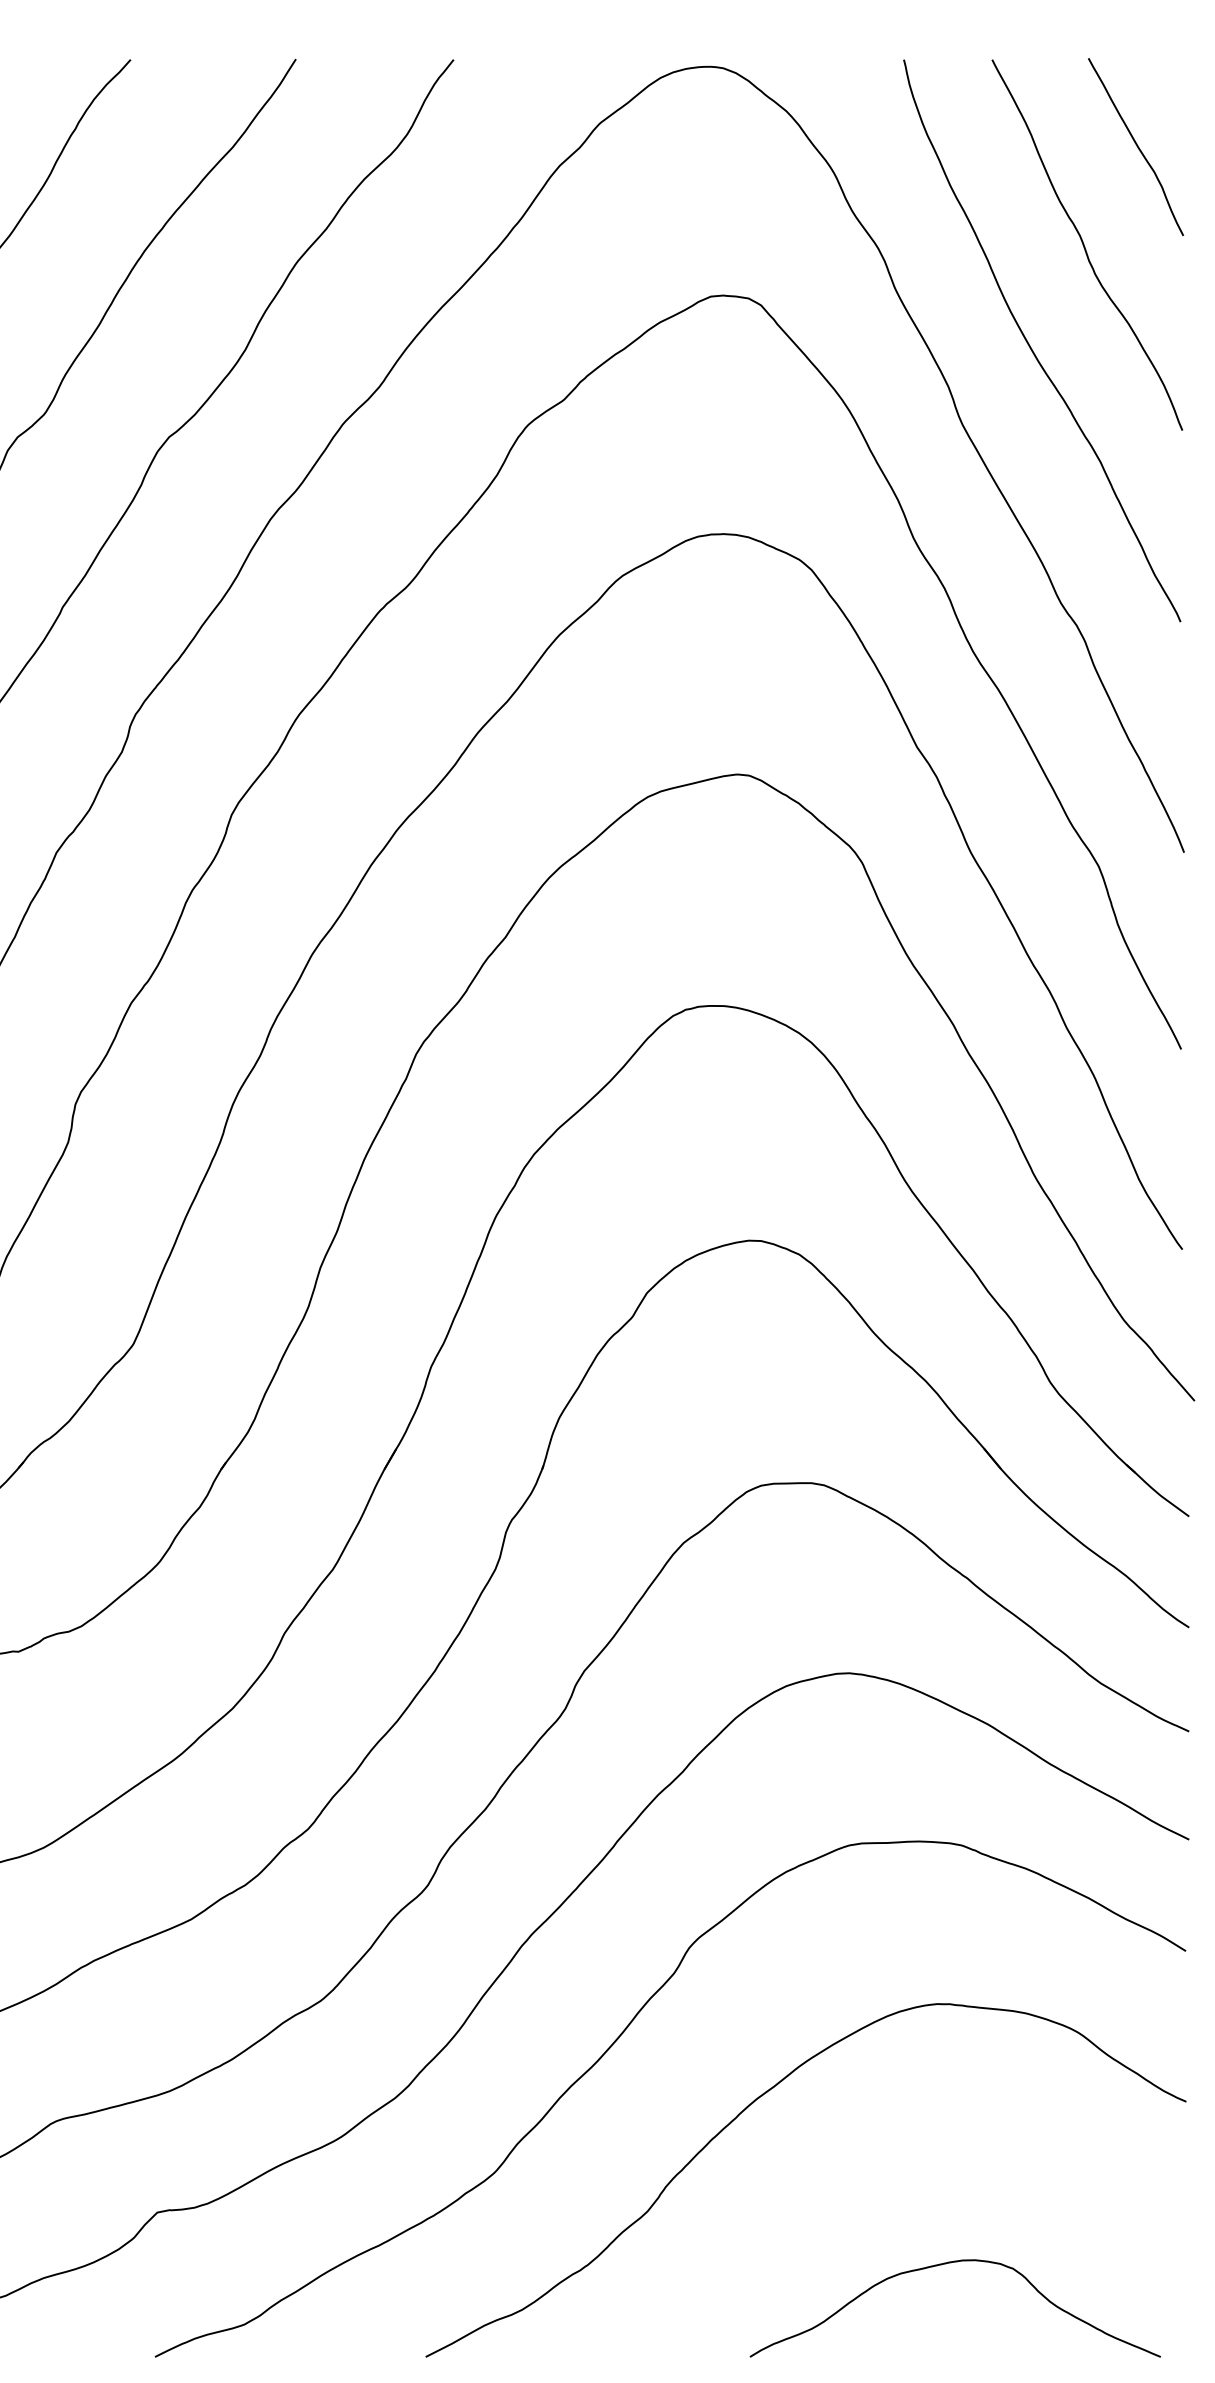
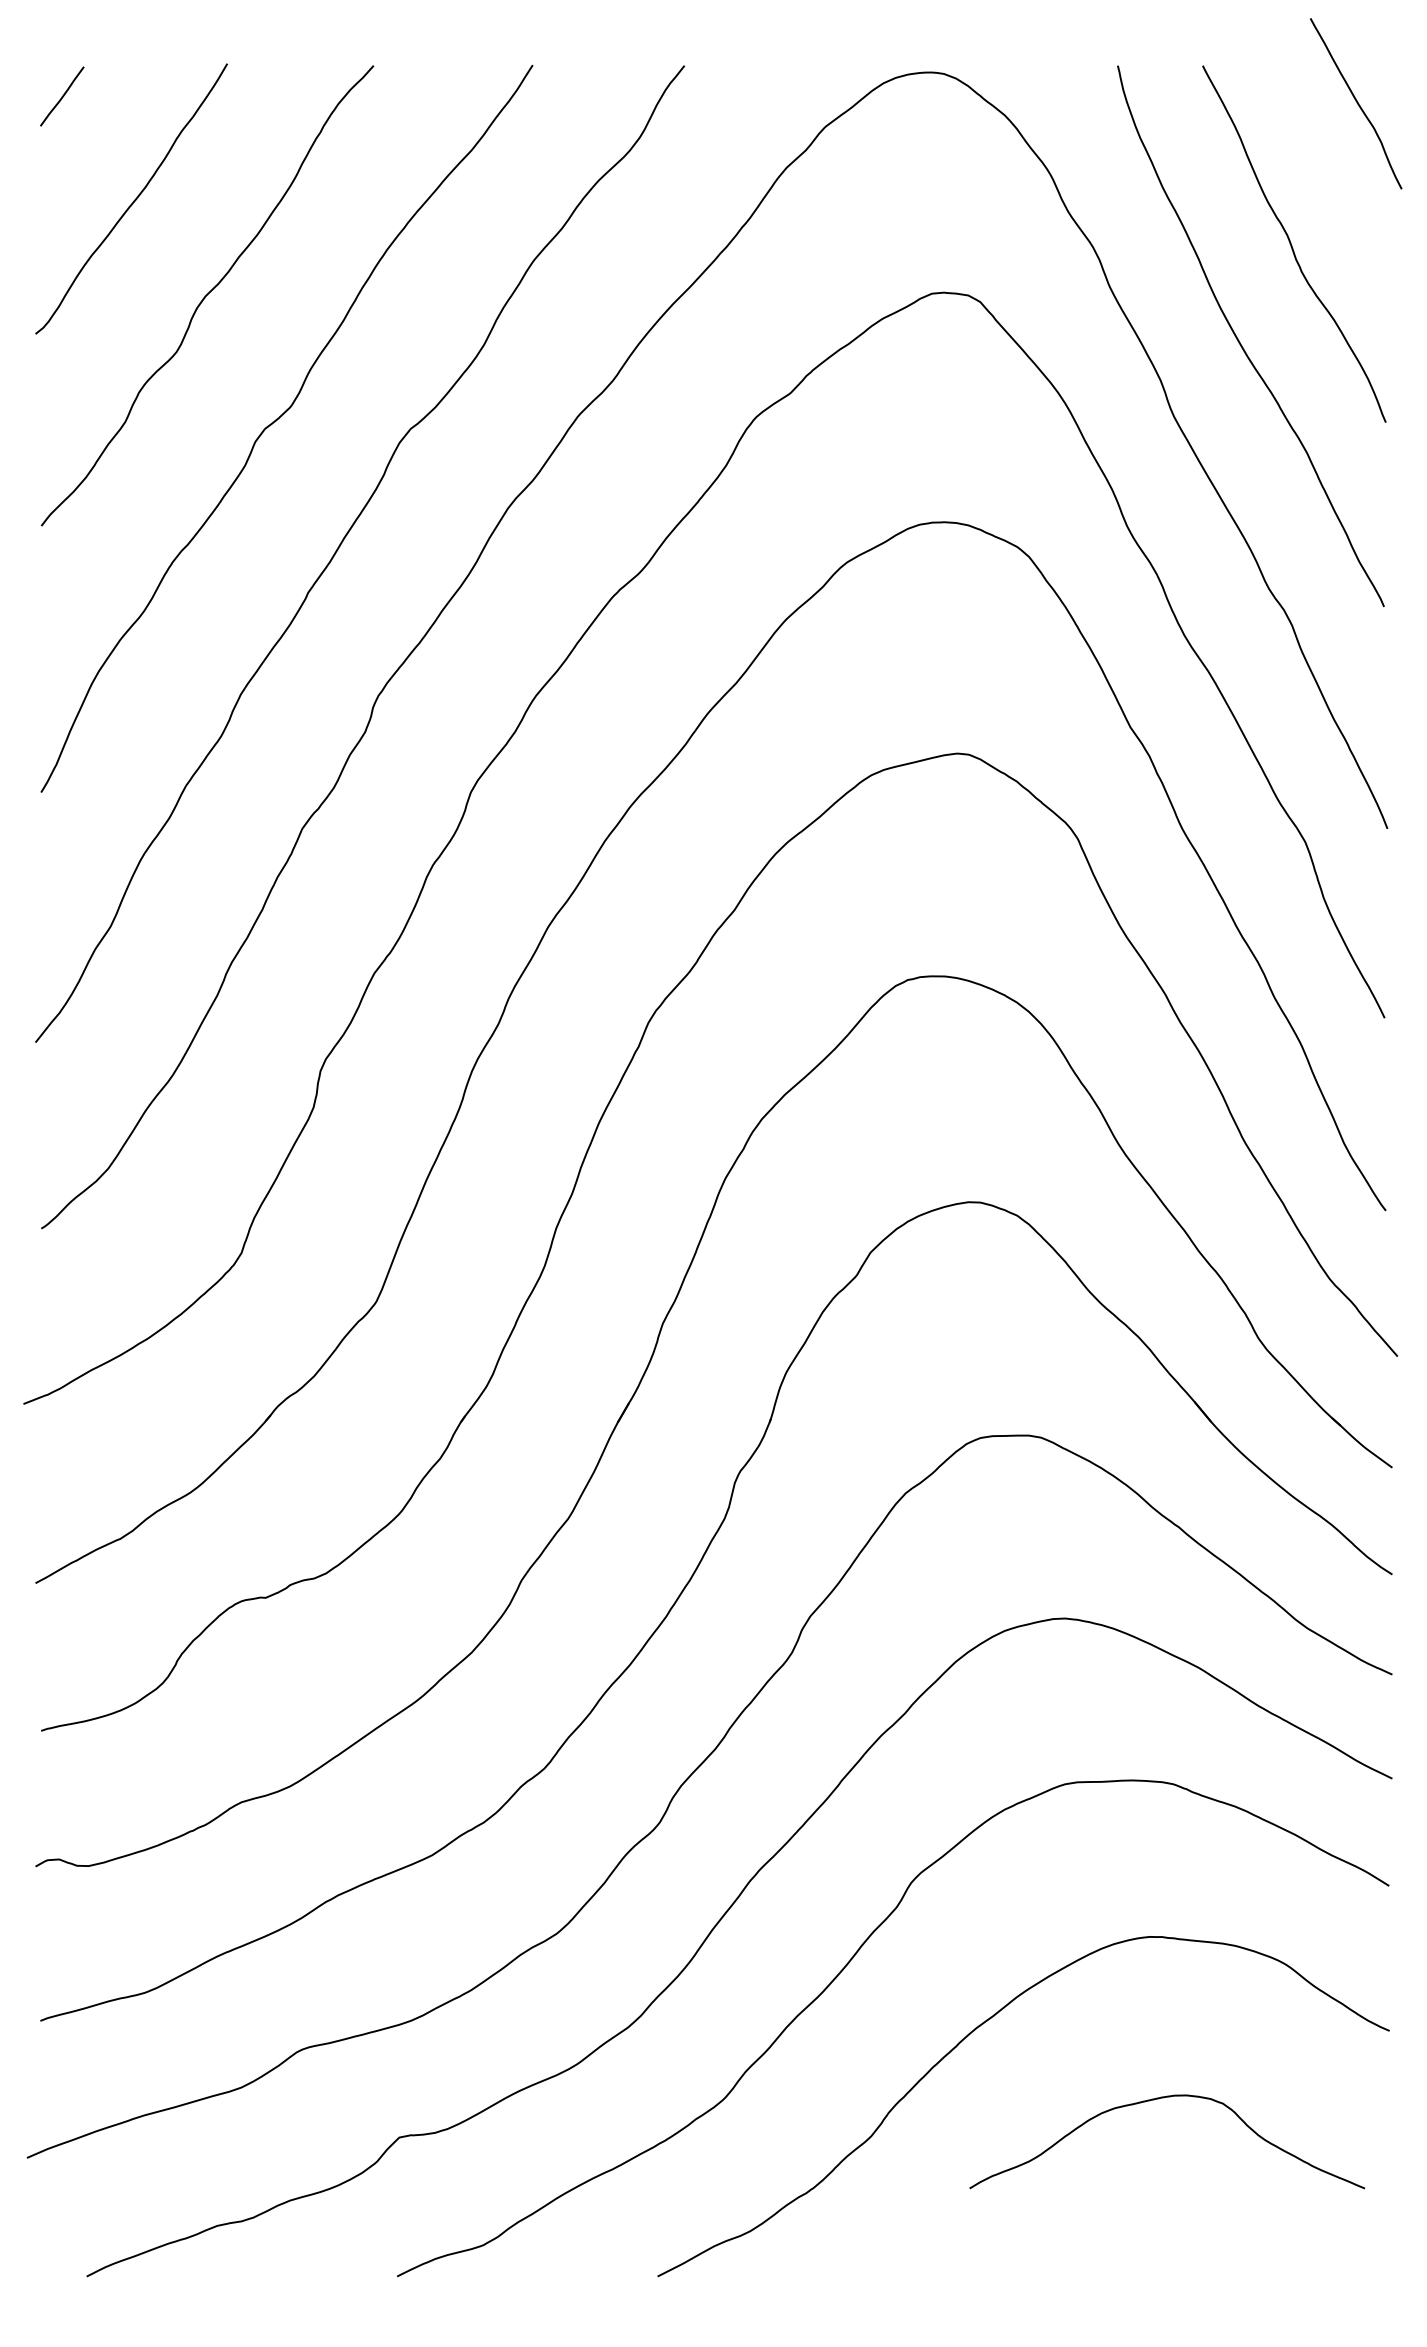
curve: (1136, 146) -> (1356, 103), moved
curve: (946, 2264) -> (1158, 2099), moved

